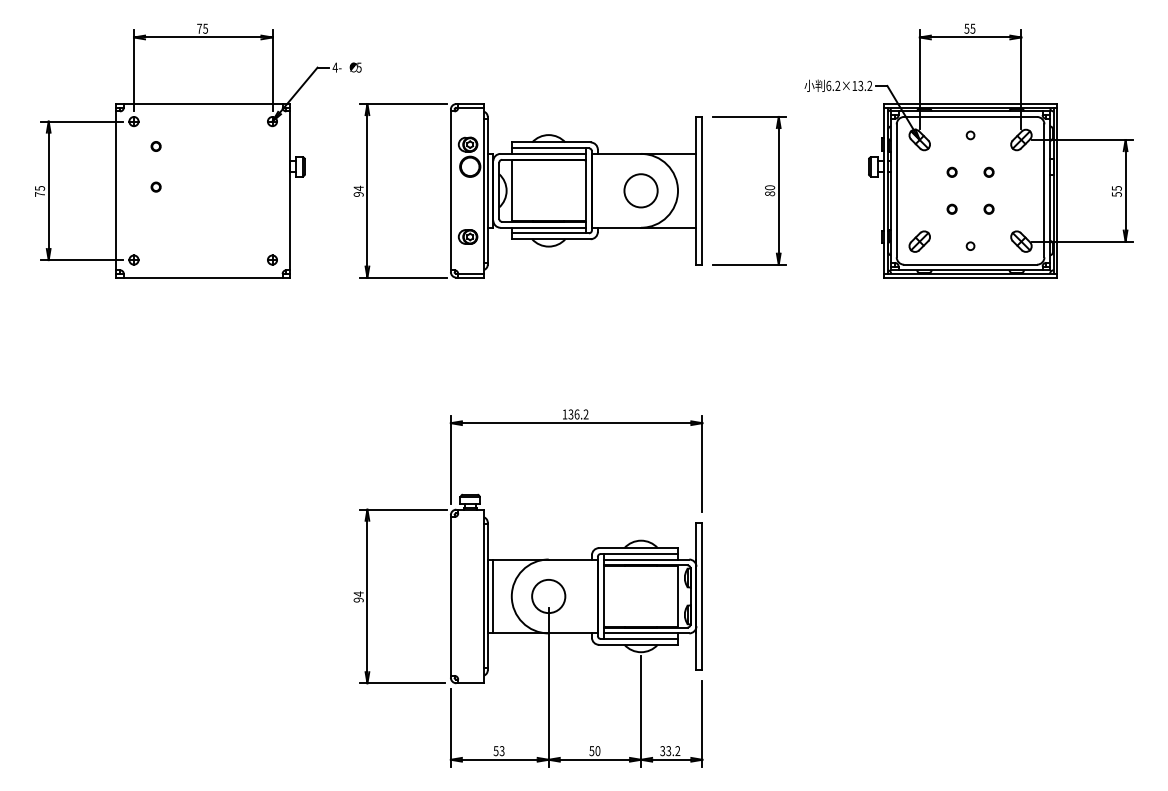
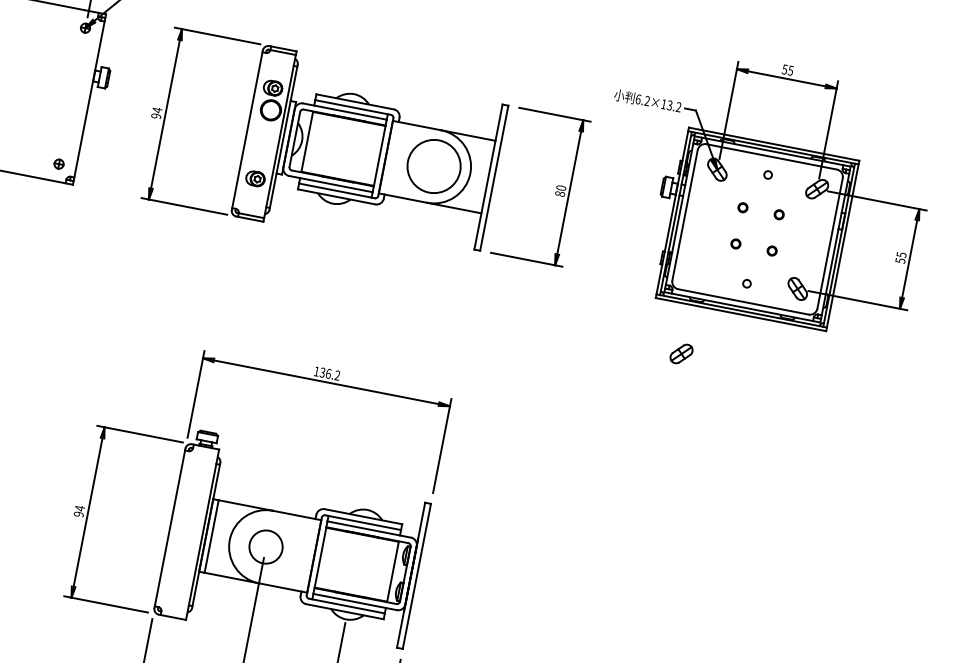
circle: (640, 190) -> (433, 166), size x1.6
part: (919, 241) -> (681, 353), moved

